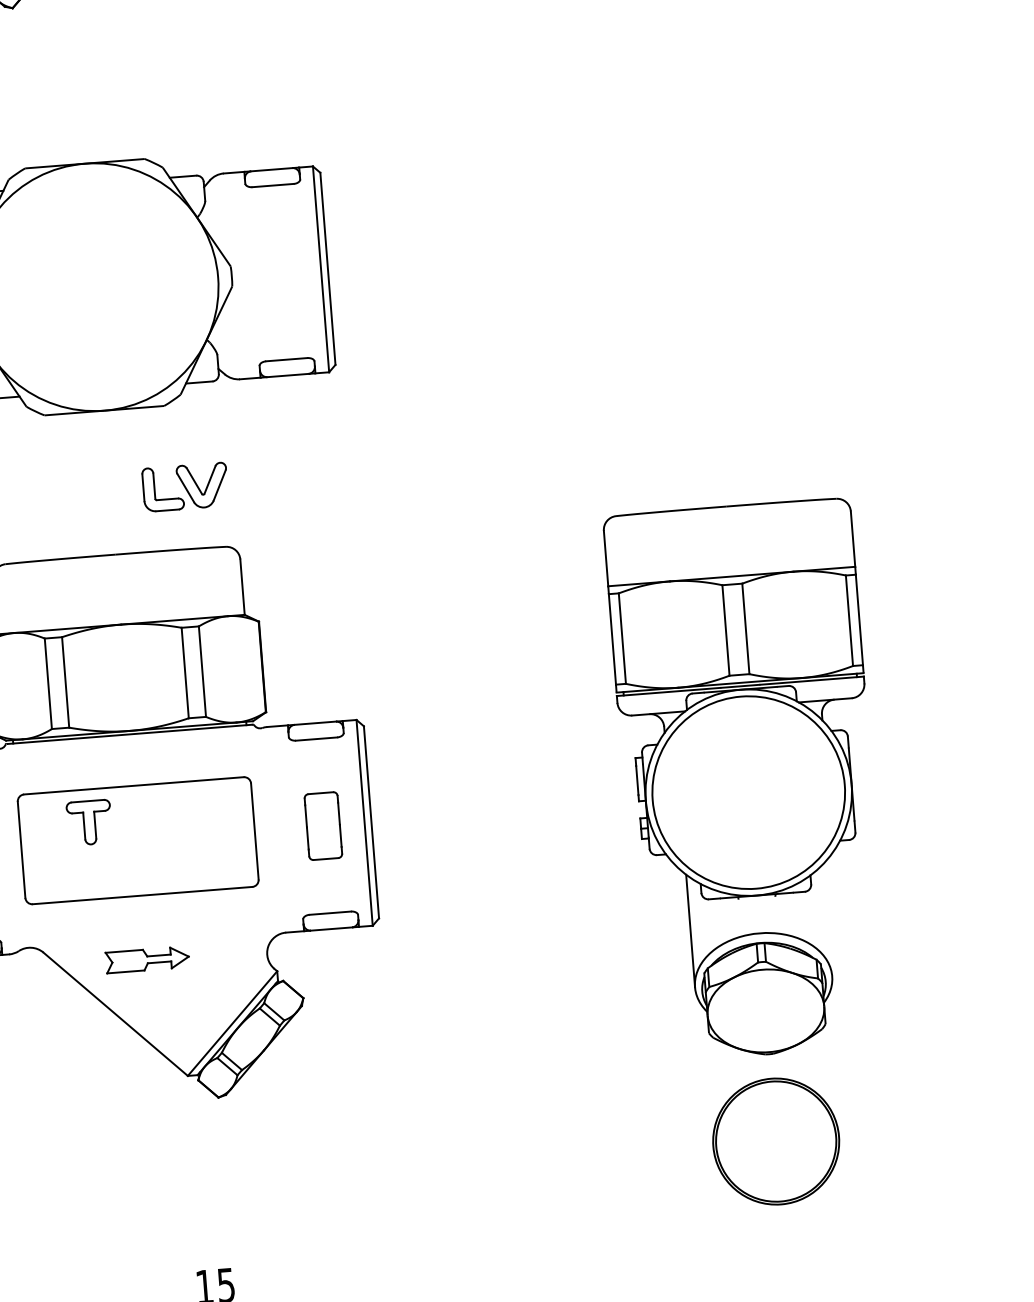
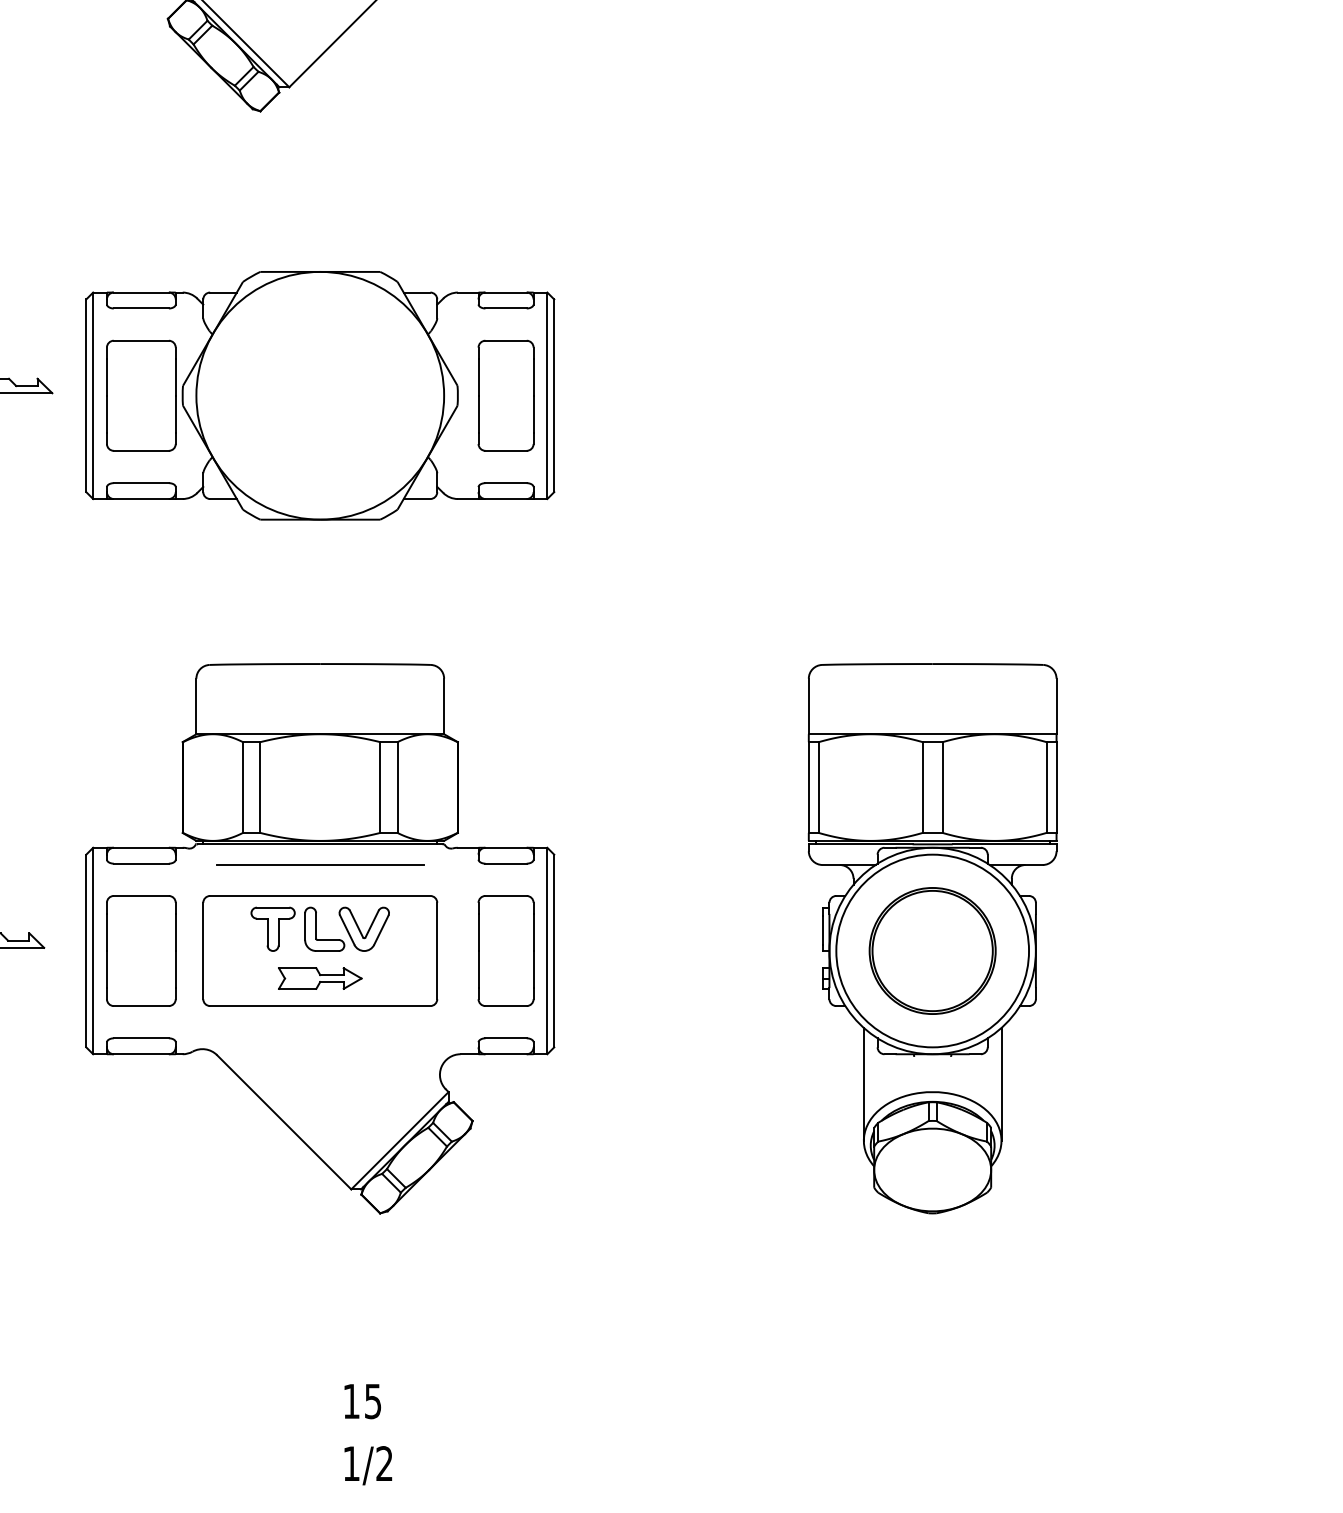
part: (279, 272) -> (505, 395), added
part: (184, 486) -> (346, 928), moved
line: (131, 755) -> (320, 865), added
part: (322, 825) -> (505, 950), size x1.67
line: (827, 919) -> (1001, 1083), added
part: (147, 959) -> (320, 978), moved
part: (775, 1141) -> (932, 950), moved

